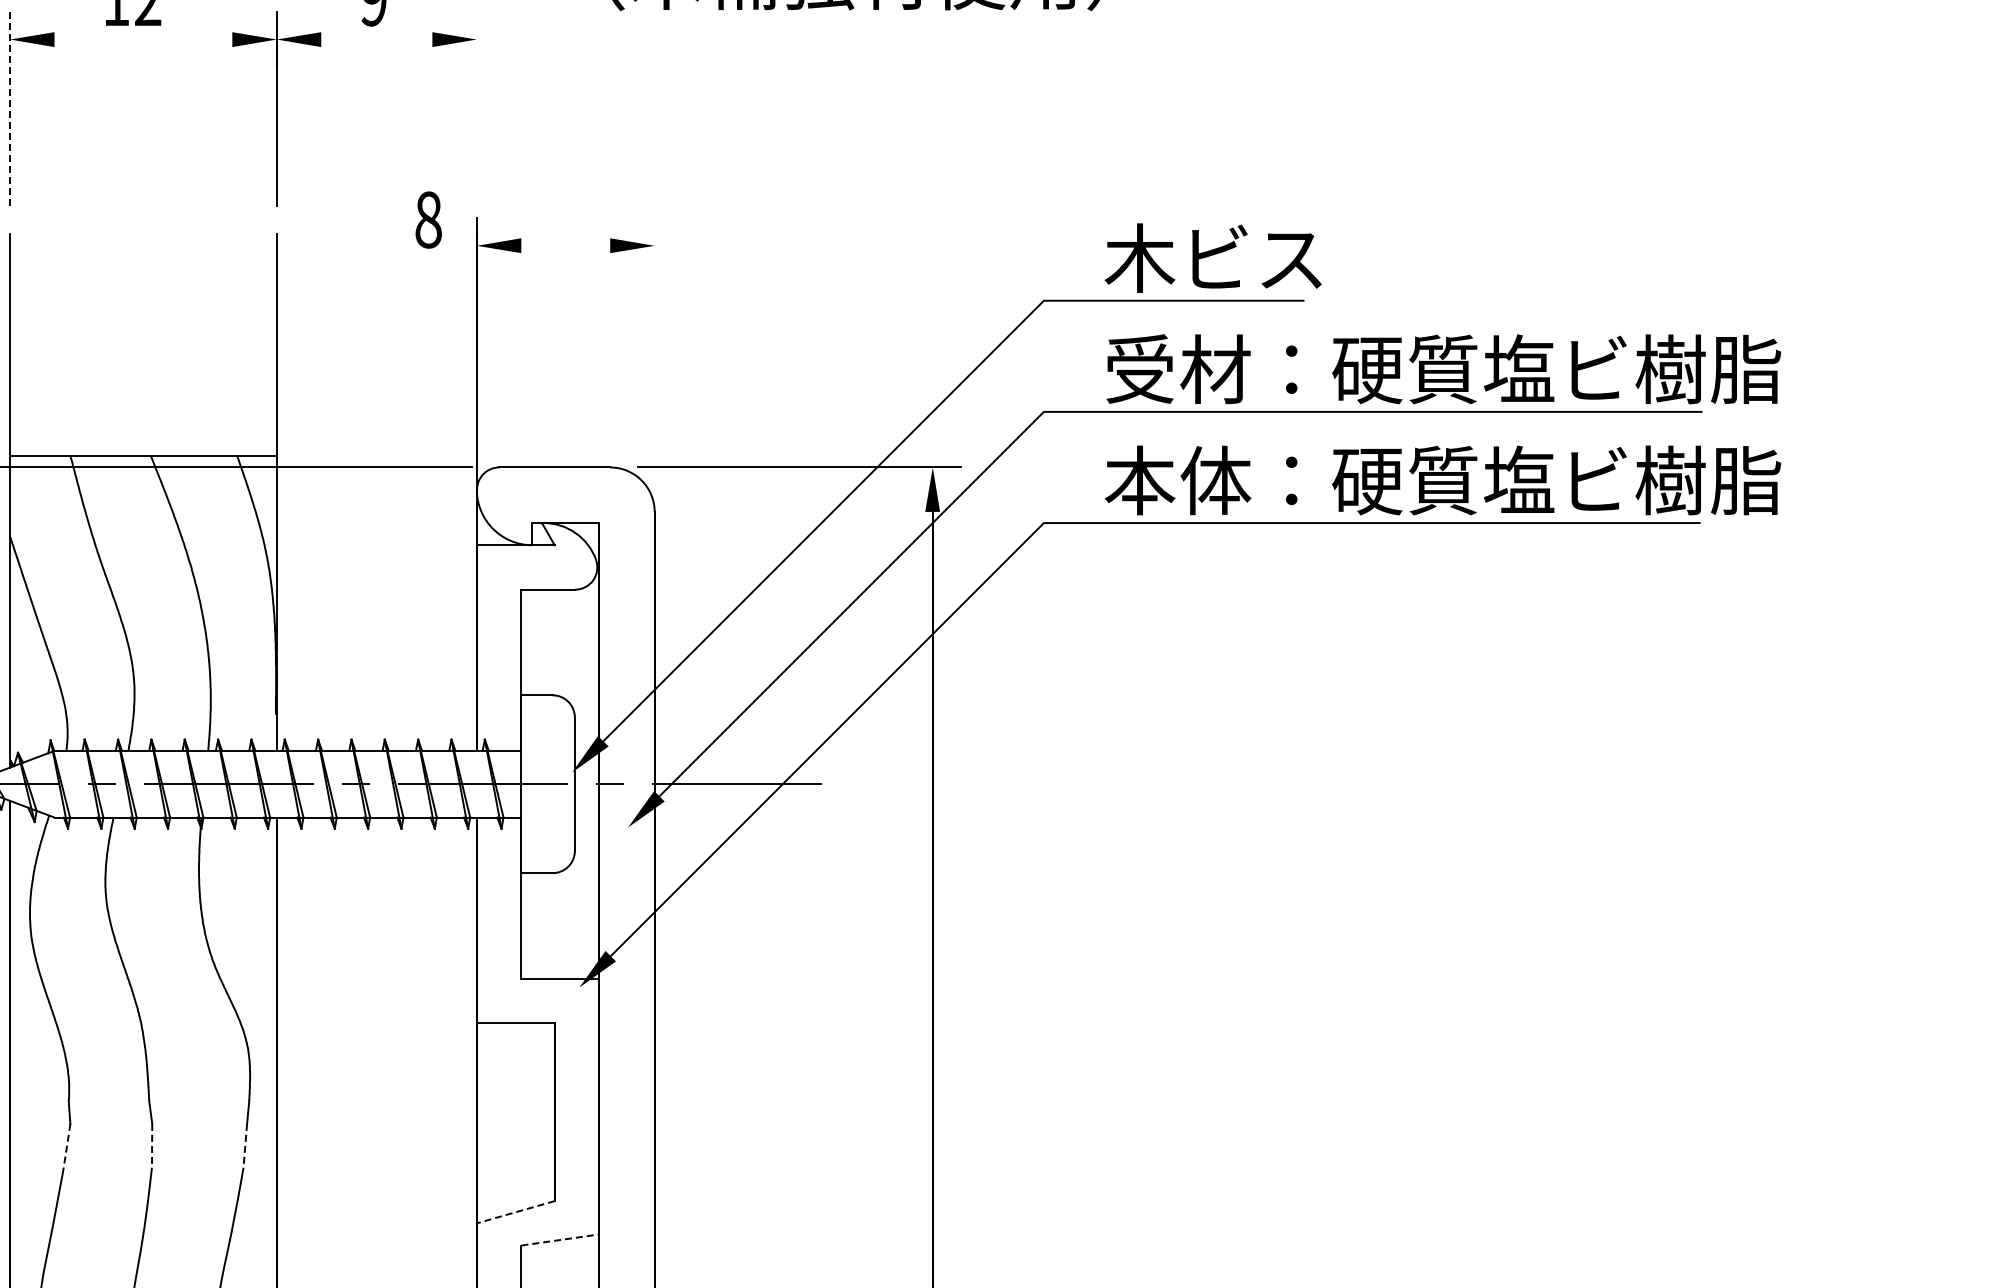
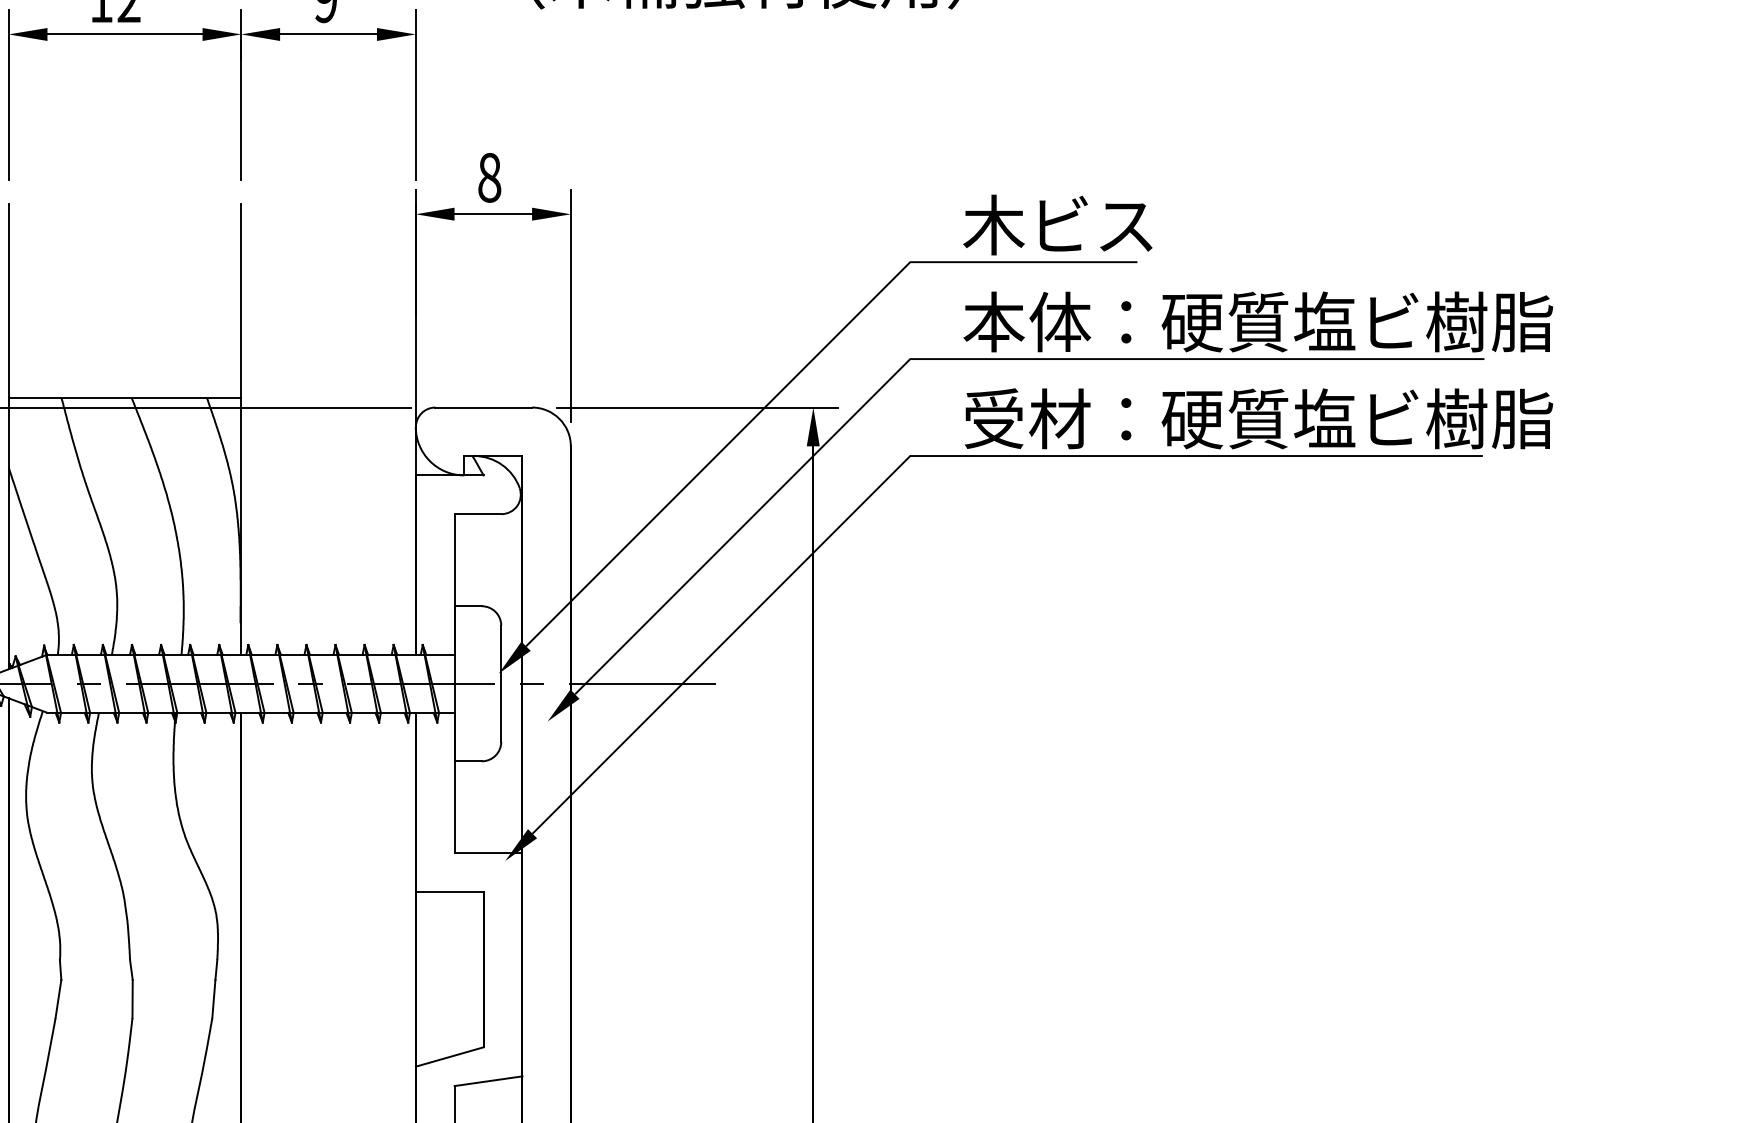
line: (143, 39) -> (125, 34), added
line: (376, 39) -> (328, 34), added
line: (10, 108) -> (9, 94), dashed -> solid
line: (476, 108) -> (415, 94), added
text: (428, 219) -> (489, 177), moved
line: (565, 245) -> (493, 214), added
line: (654, 351) -> (570, 306), added
text: (1177, 369) -> (1026, 322), 受材：硬質塩ビ樹脂 -> 本体：硬質塩ビ樹脂
text: (1177, 480) -> (1026, 418), 本体：硬質塩ビ樹脂 -> 受材：硬質塩ビ樹脂
line: (152, 1145) -> (132, 998), dashed -> solid
line: (245, 1145) -> (214, 998), dashed -> solid
line: (67, 1146) -> (58, 999), dashed -> solid
line: (515, 1212) -> (449, 1057), dashed -> solid
line: (560, 1239) -> (488, 1080), dashed -> solid

